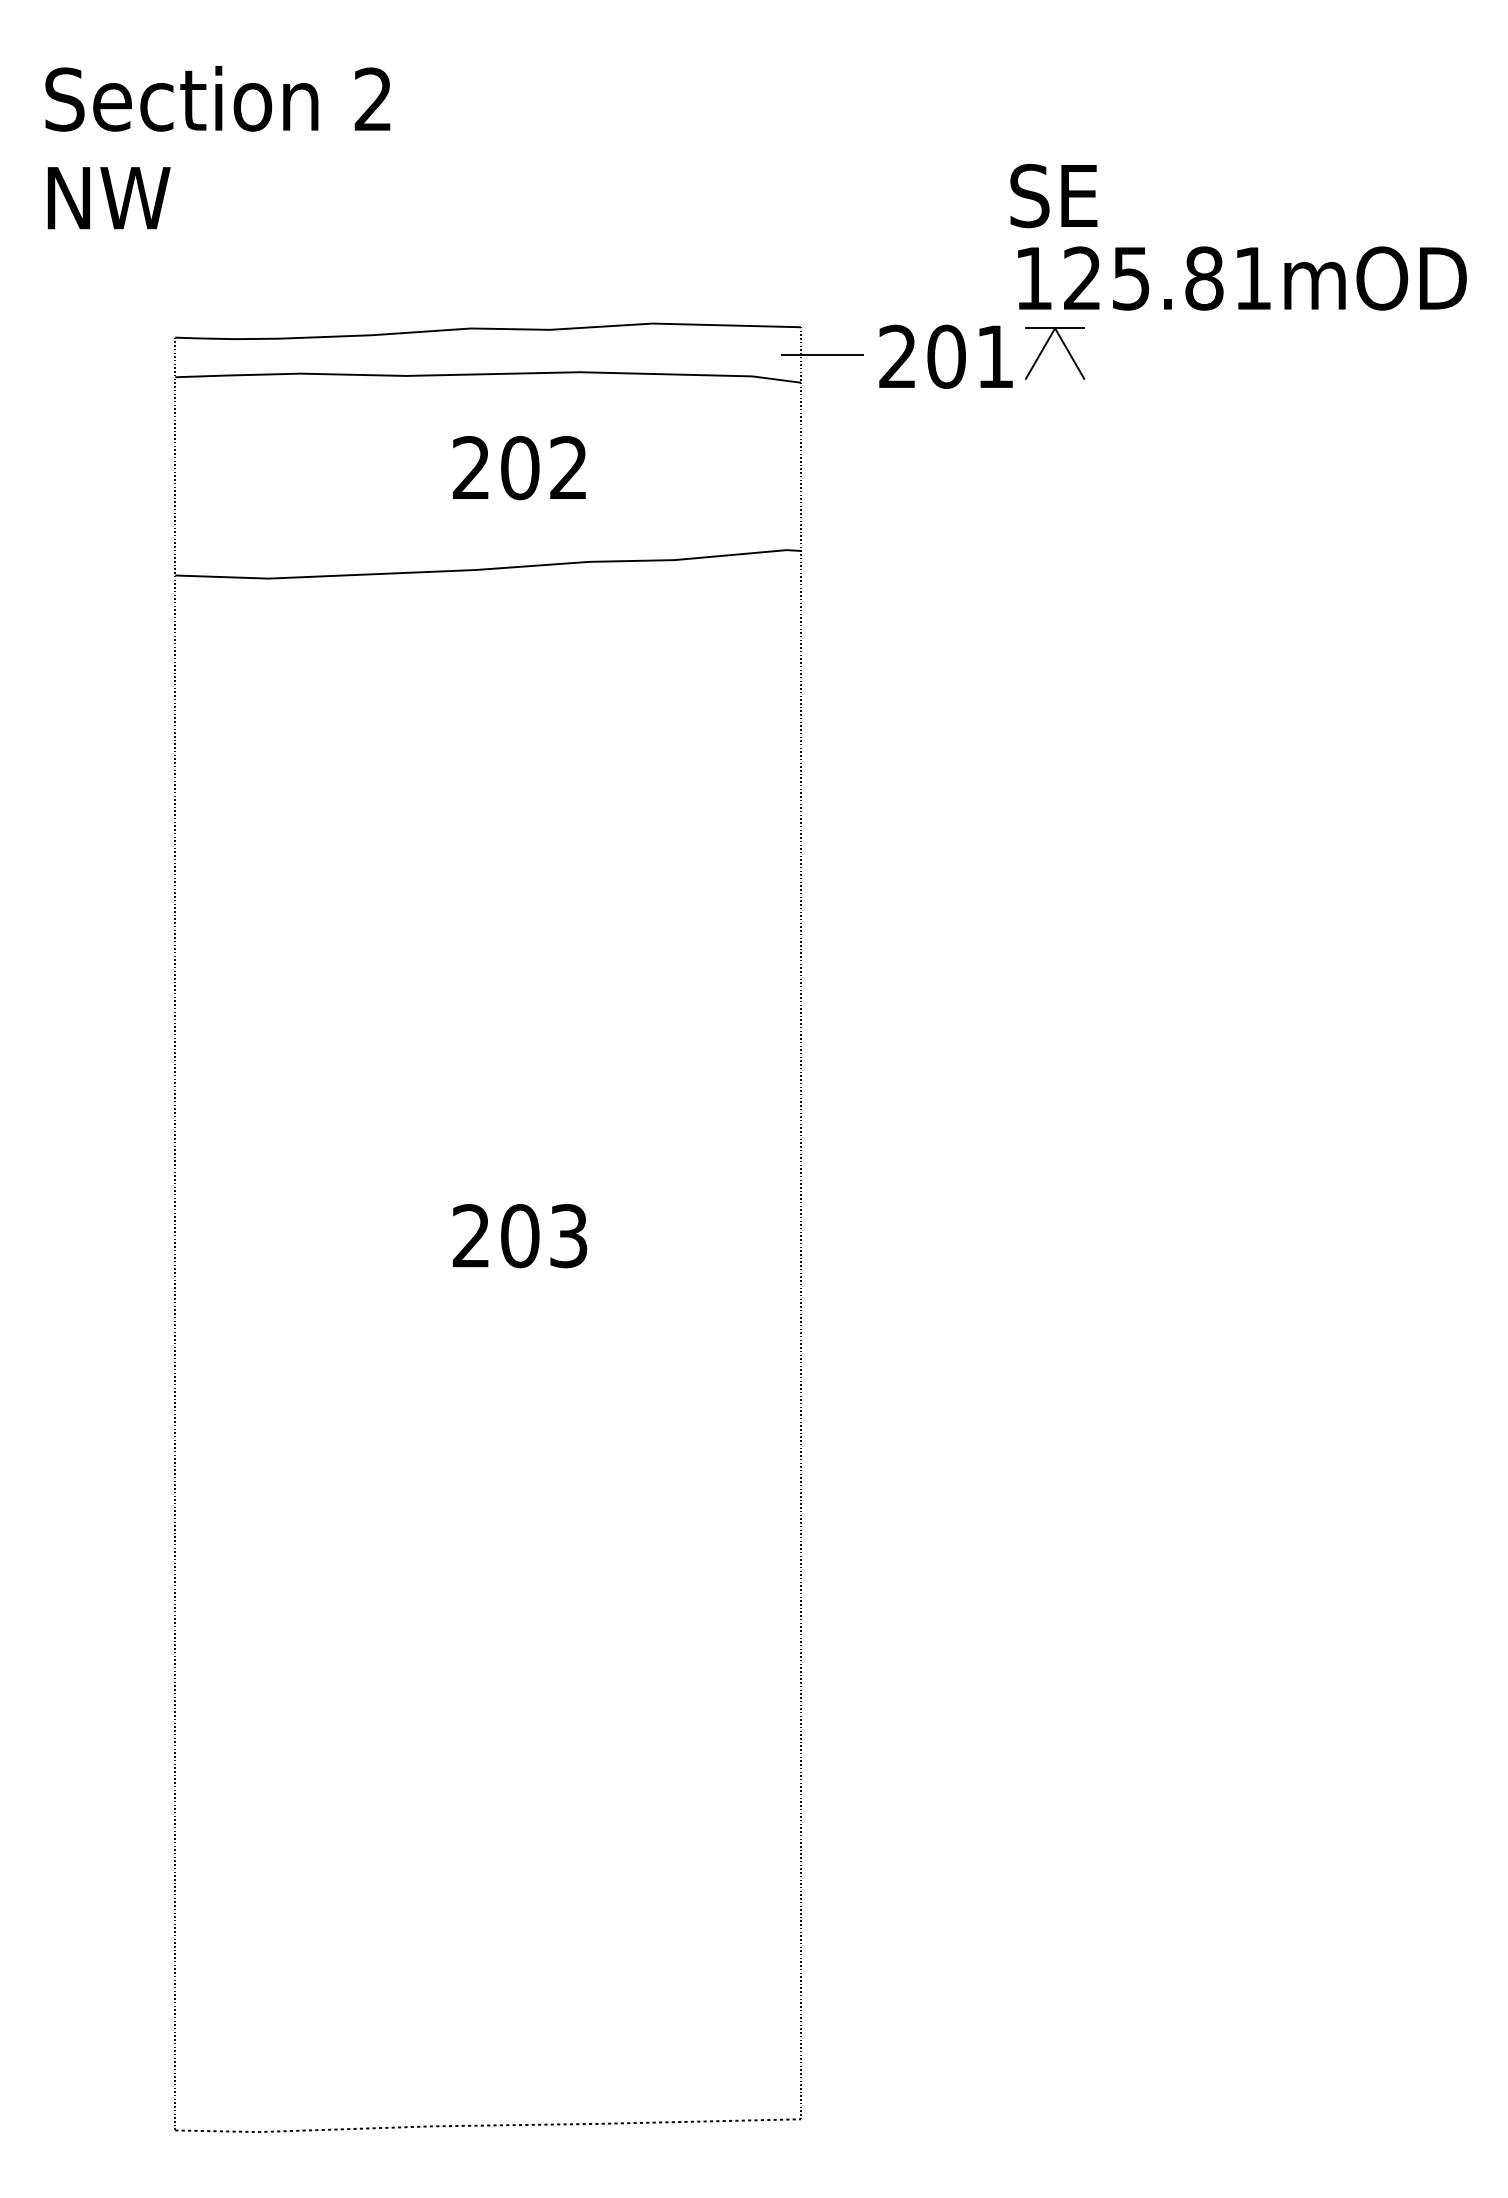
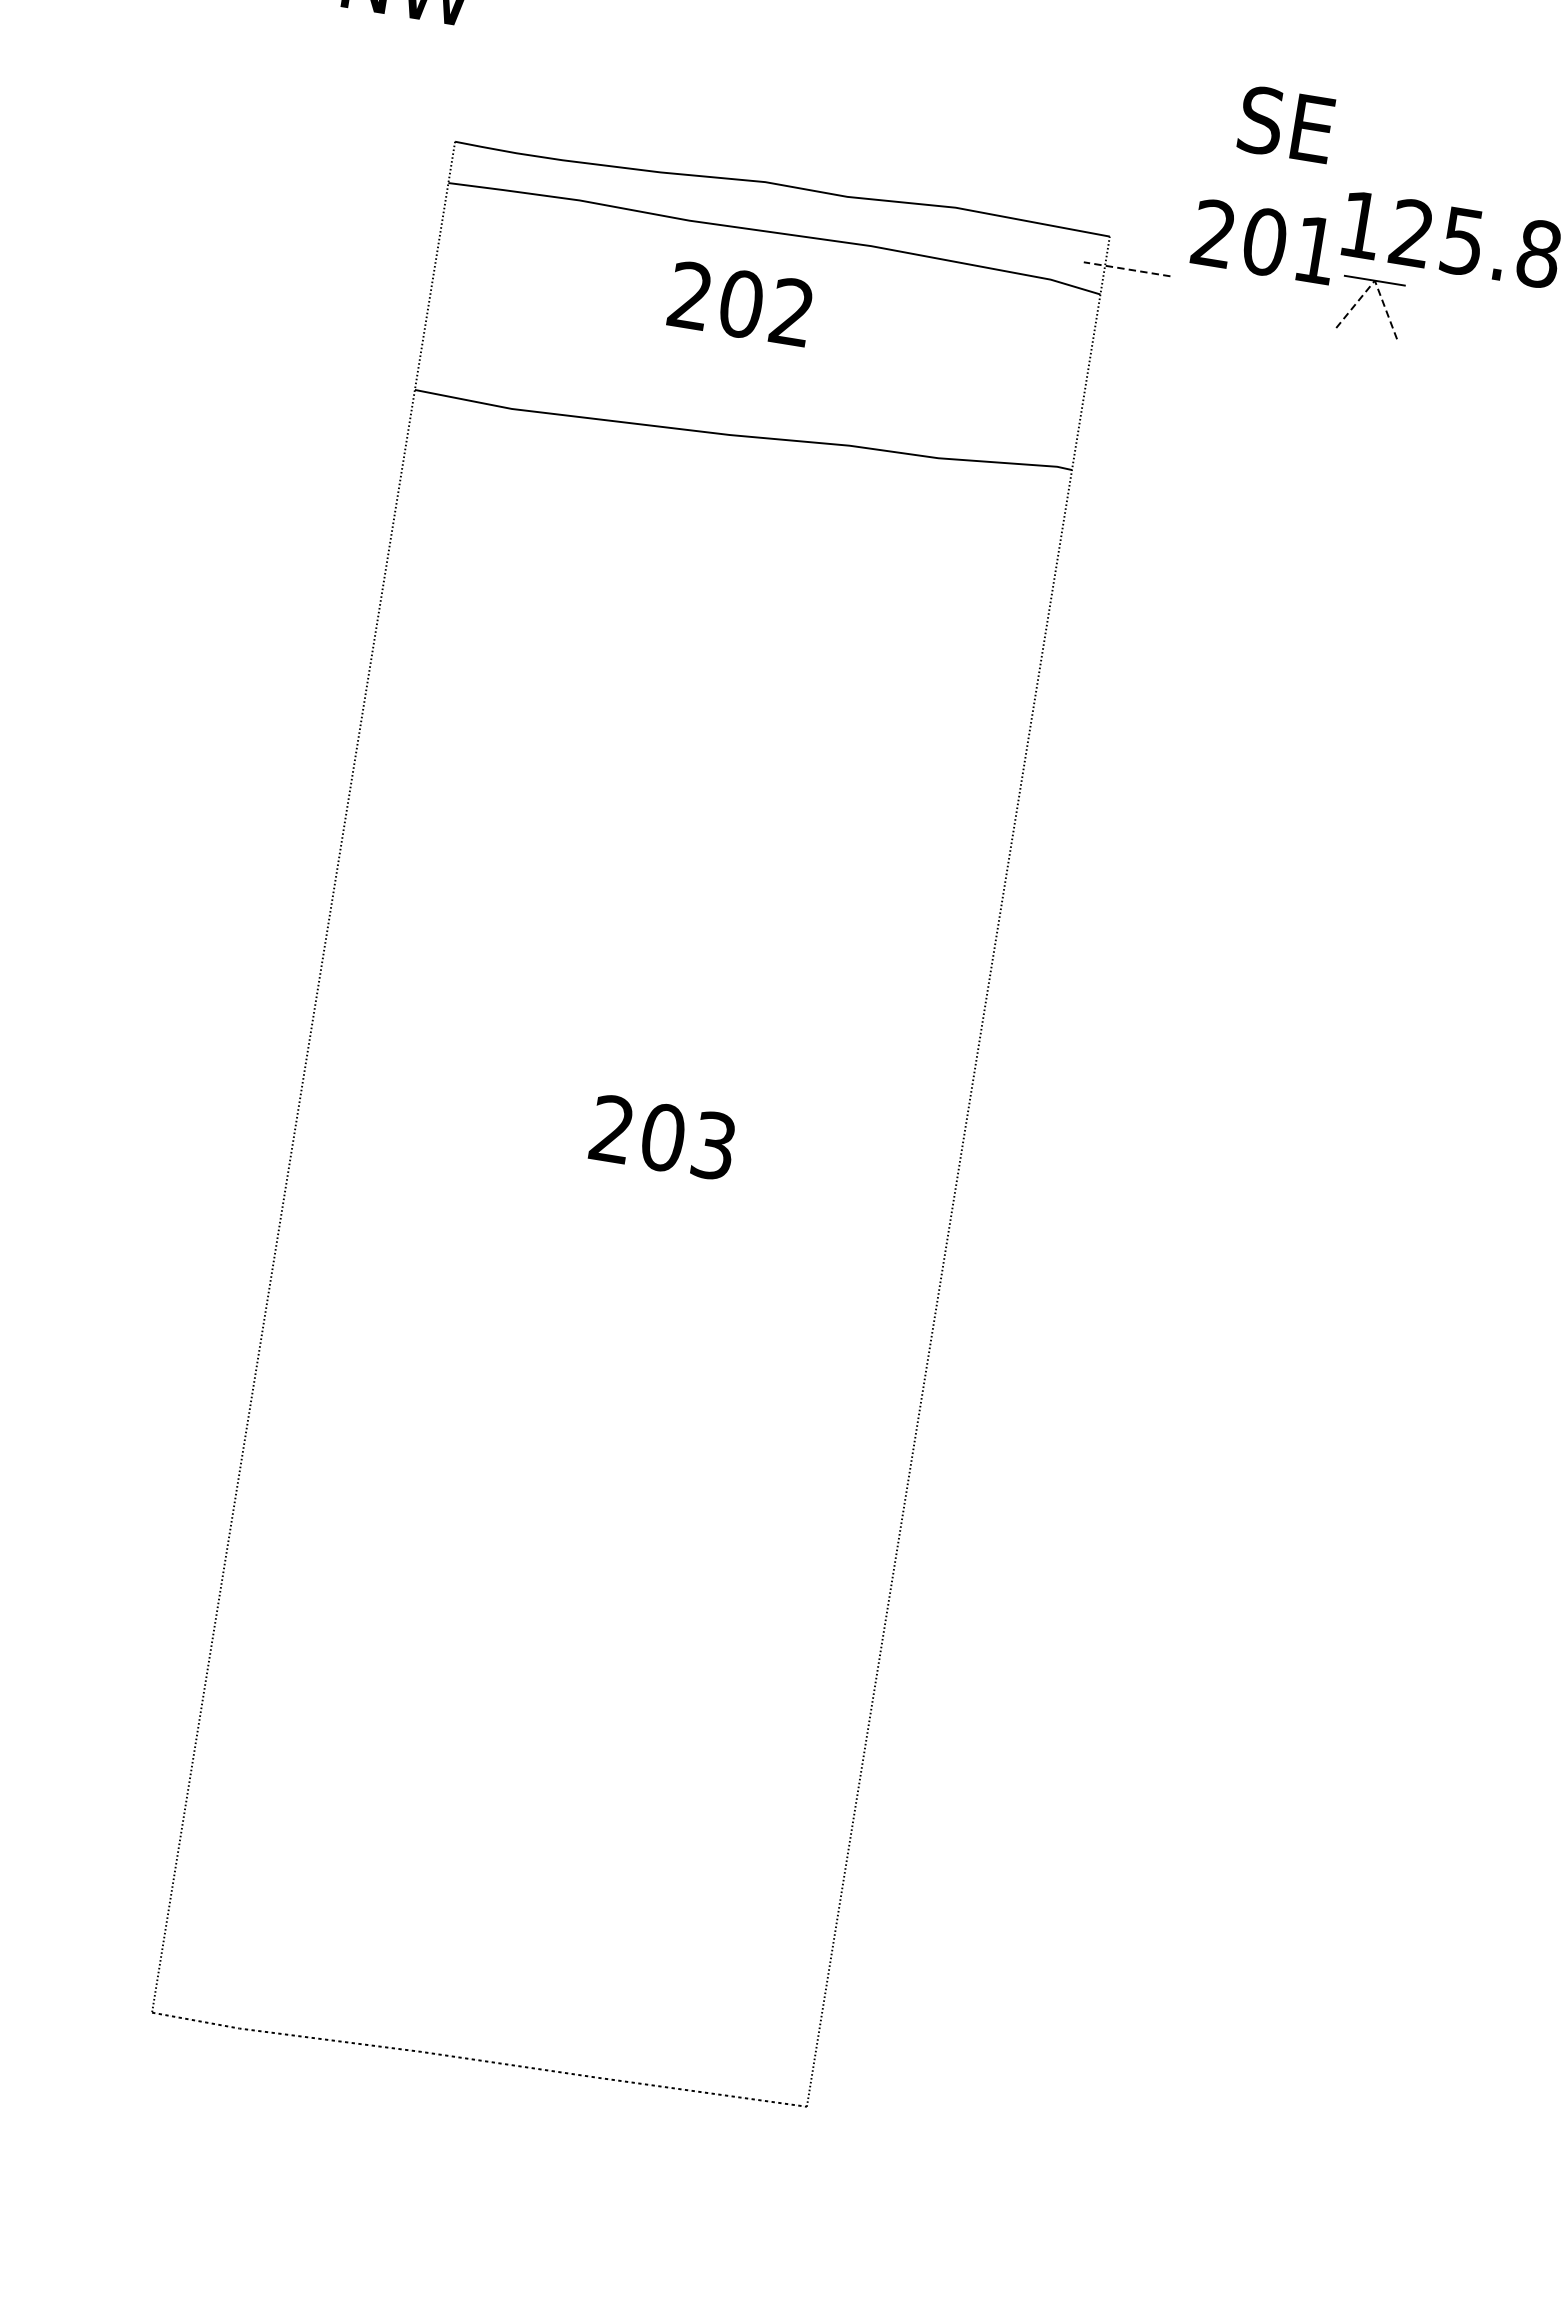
text: (1053, 195) -> (1286, 124), moved
line: (1055, 328) -> (1375, 280), solid -> dashed
line: (822, 355) -> (1127, 269), solid -> dashed
text: (945, 356) -> (1263, 241), moved
text: (518, 468) -> (739, 304), moved

